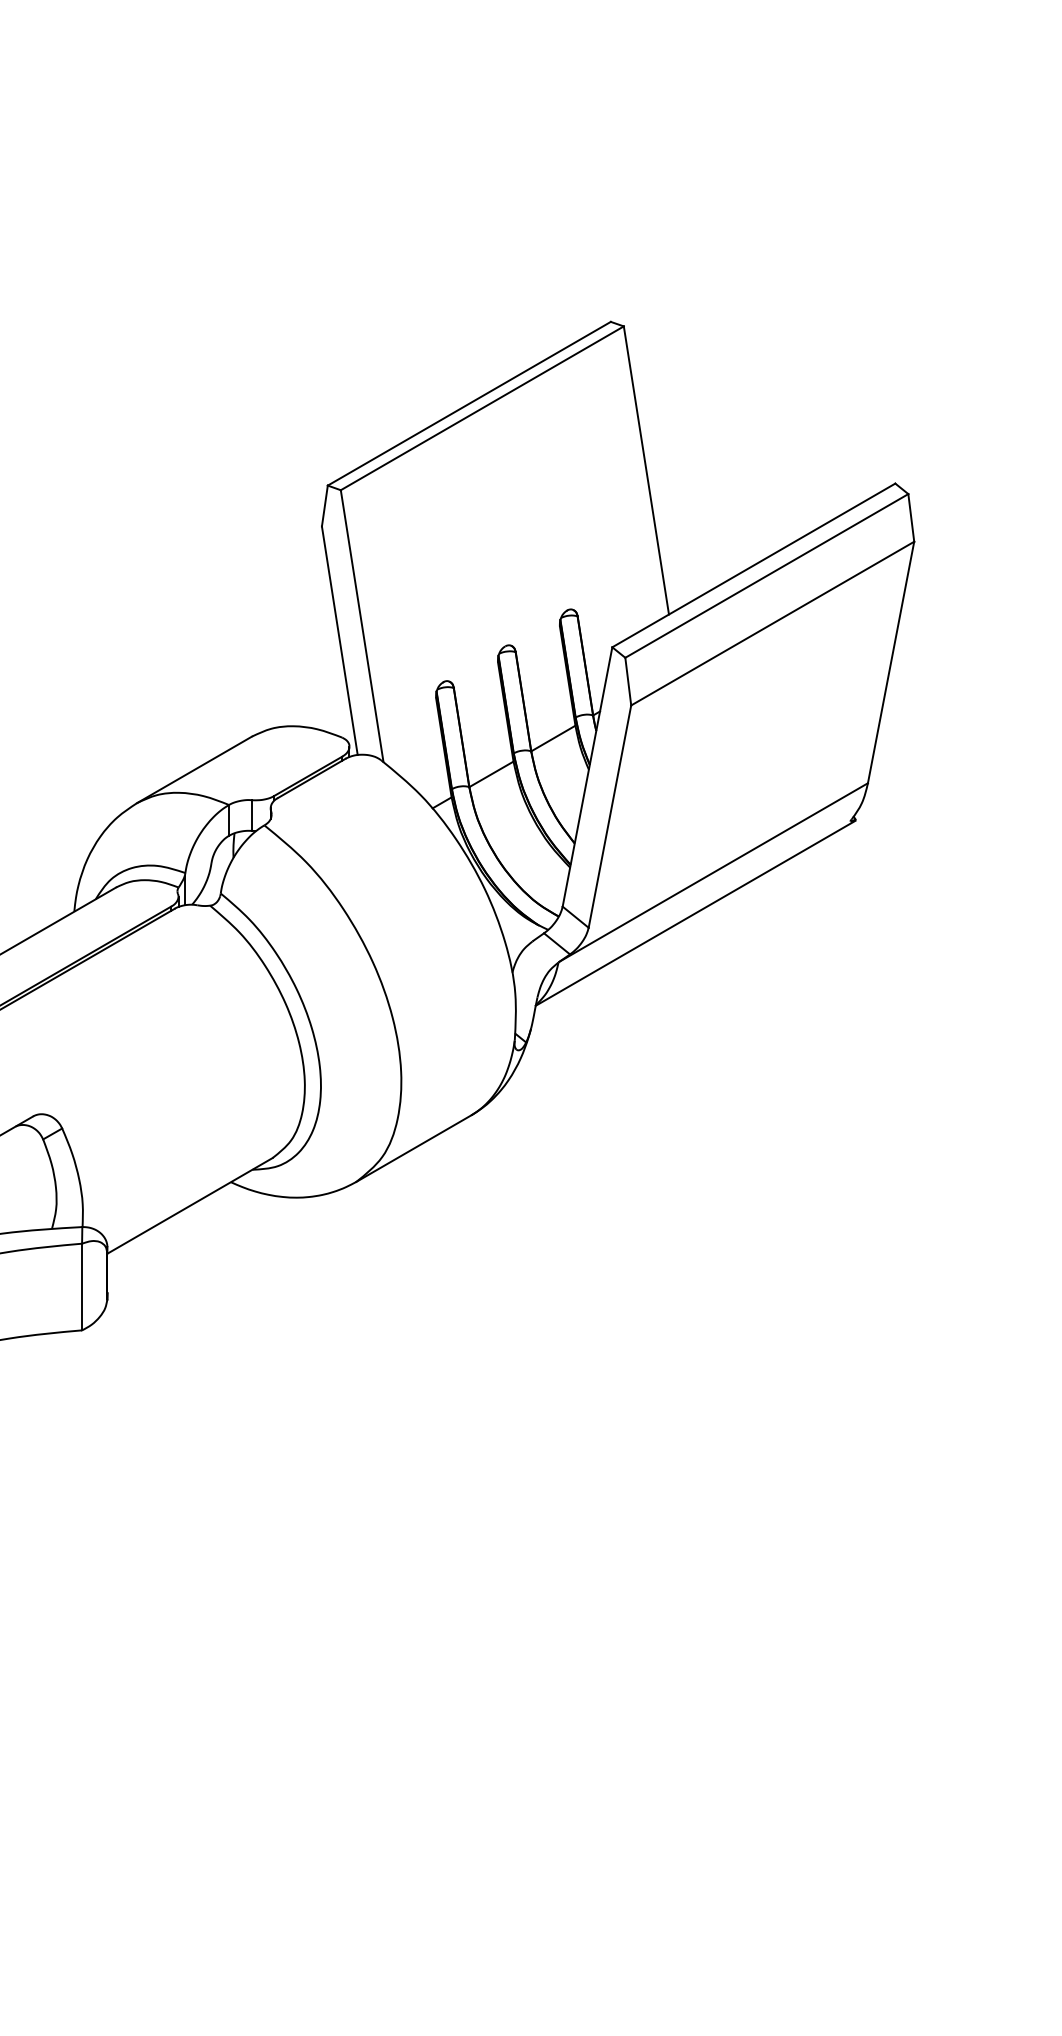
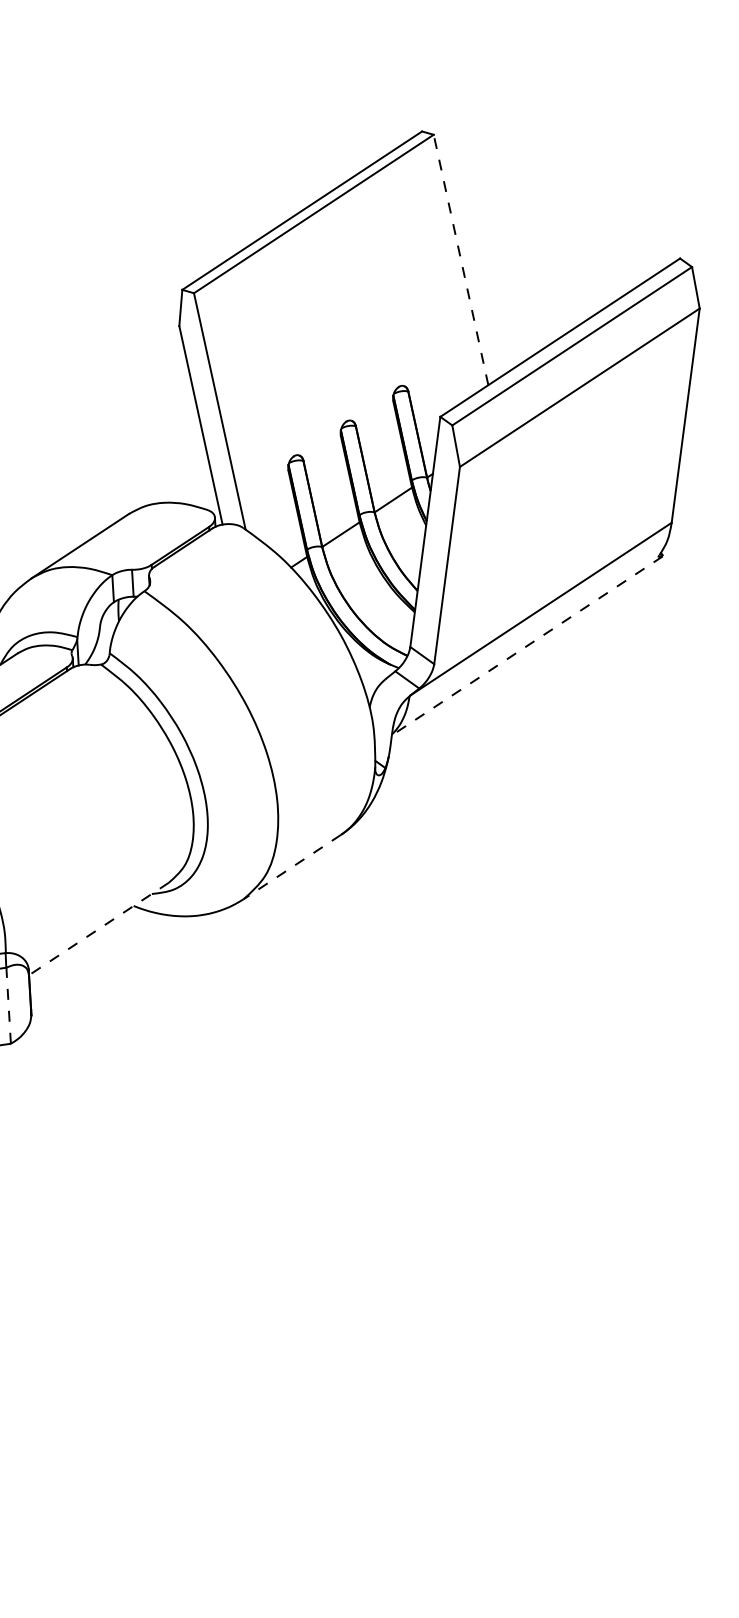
line: (646, 470) -> (461, 260), solid -> dashed
line: (695, 913) -> (527, 646), solid -> dashed
line: (413, 1148) -> (292, 866), solid -> dashed
line: (189, 1206) -> (98, 929), solid -> dashed
line: (82, 1286) -> (8, 1005), solid -> dashed

